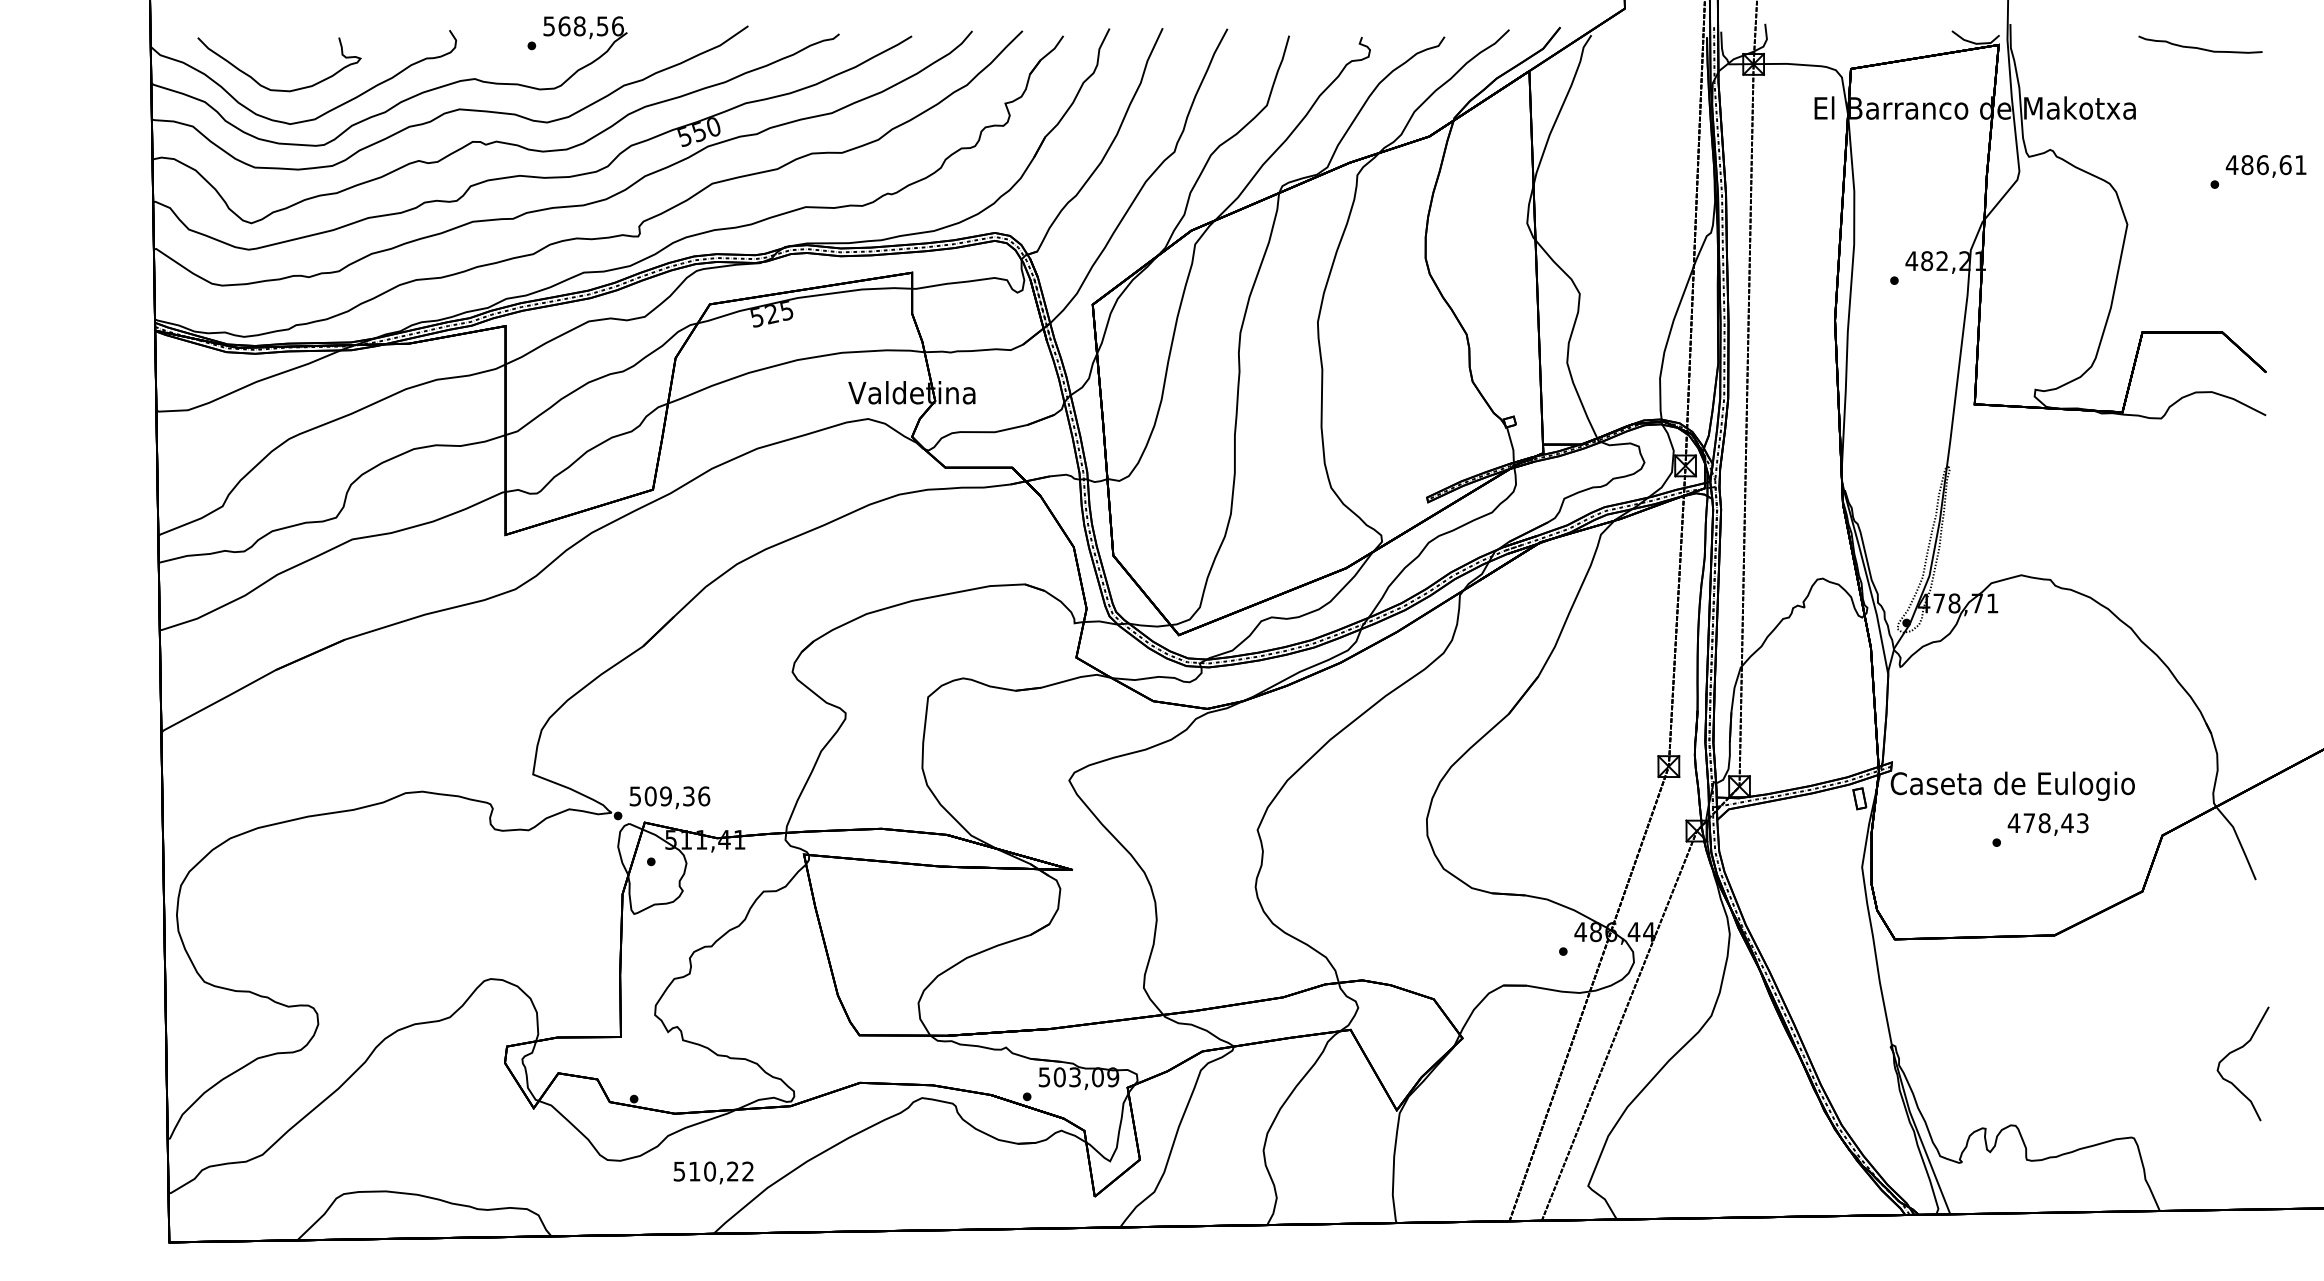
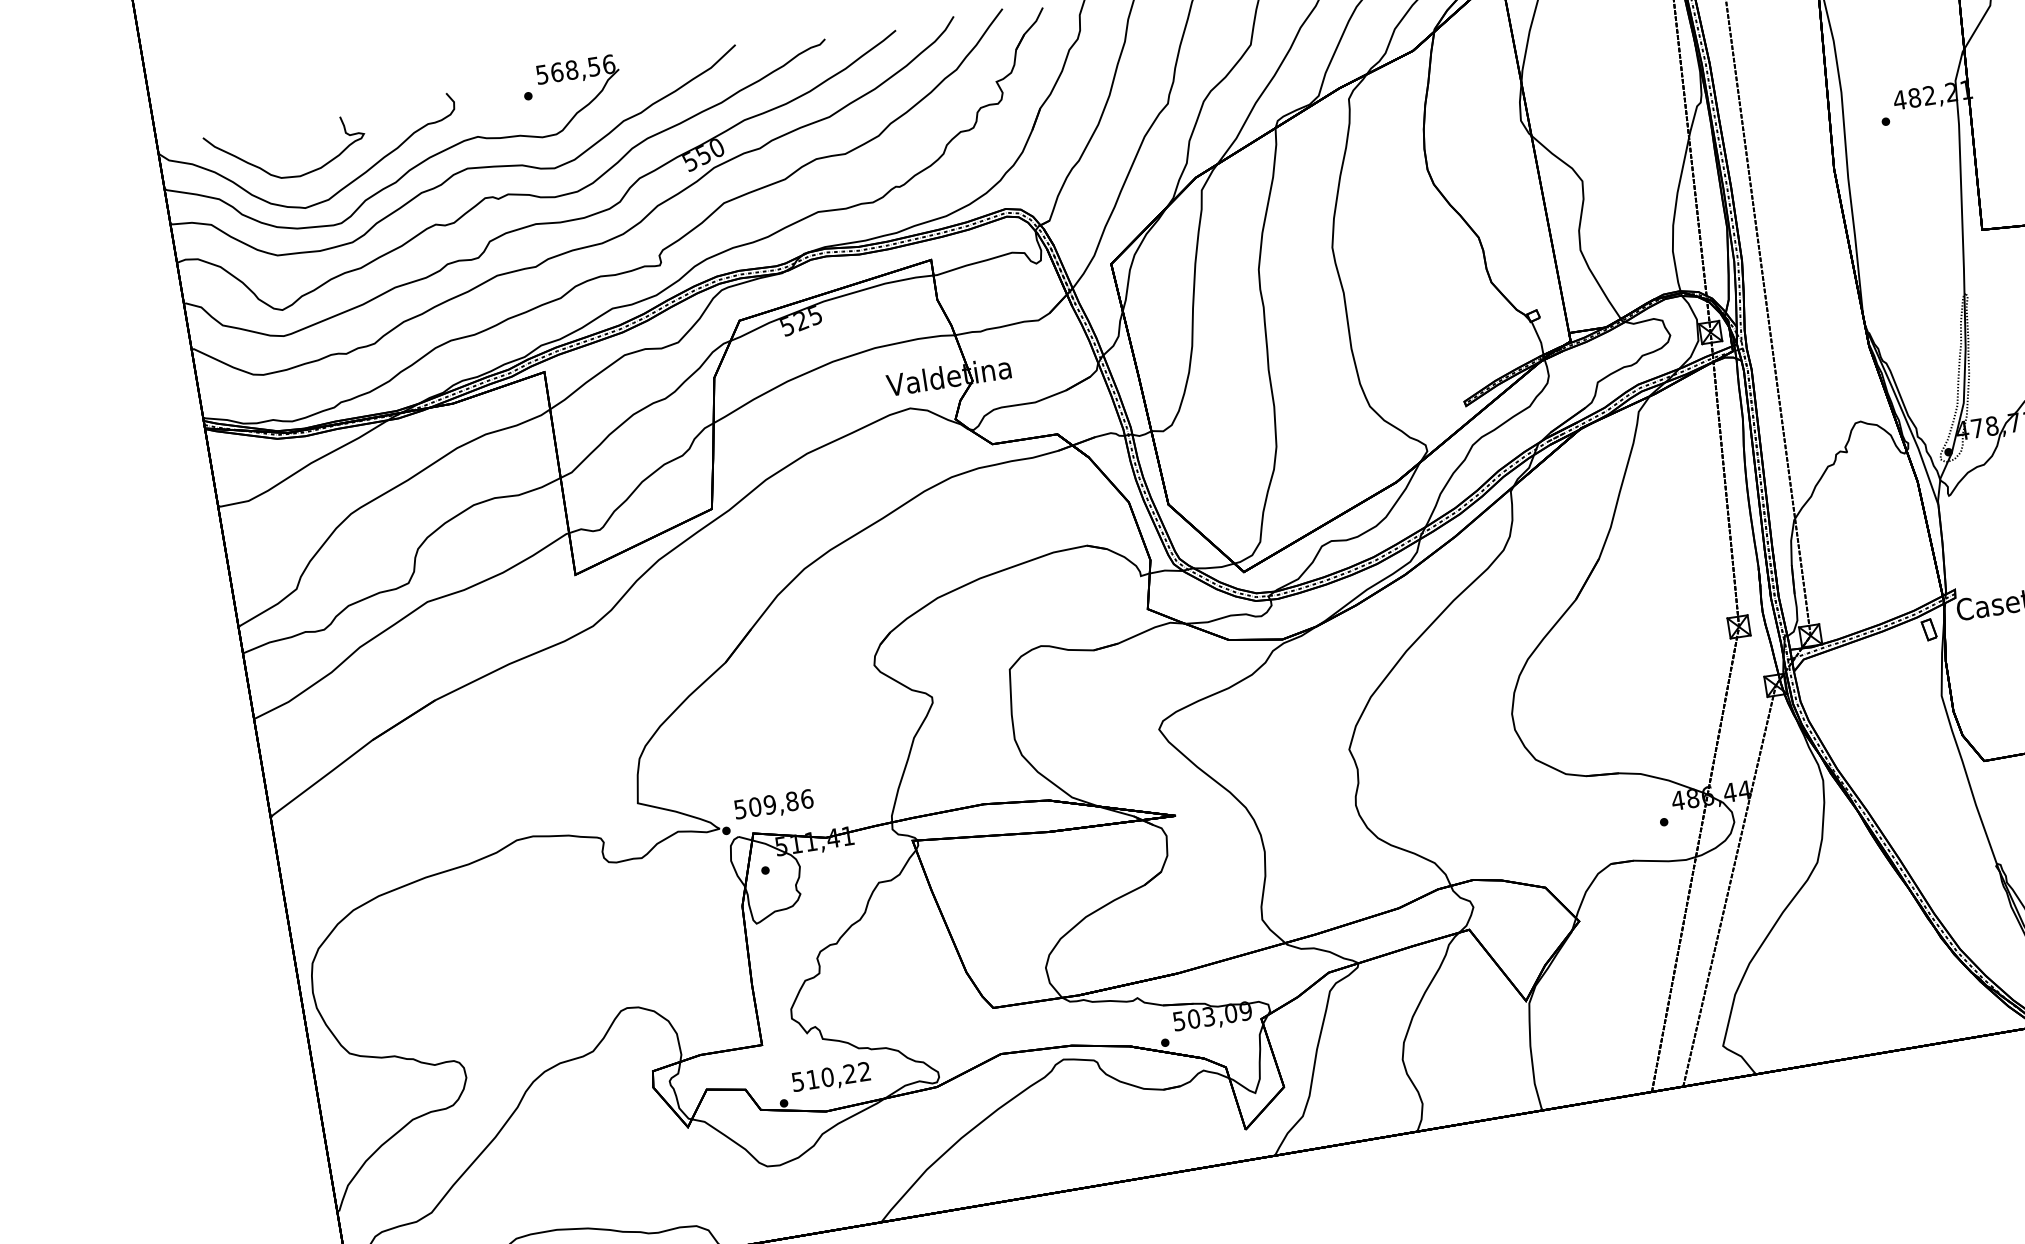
text: (688, 796) -> (791, 801), 509,36 -> 509,86
text: (713, 1172) -> (831, 1077), moved

